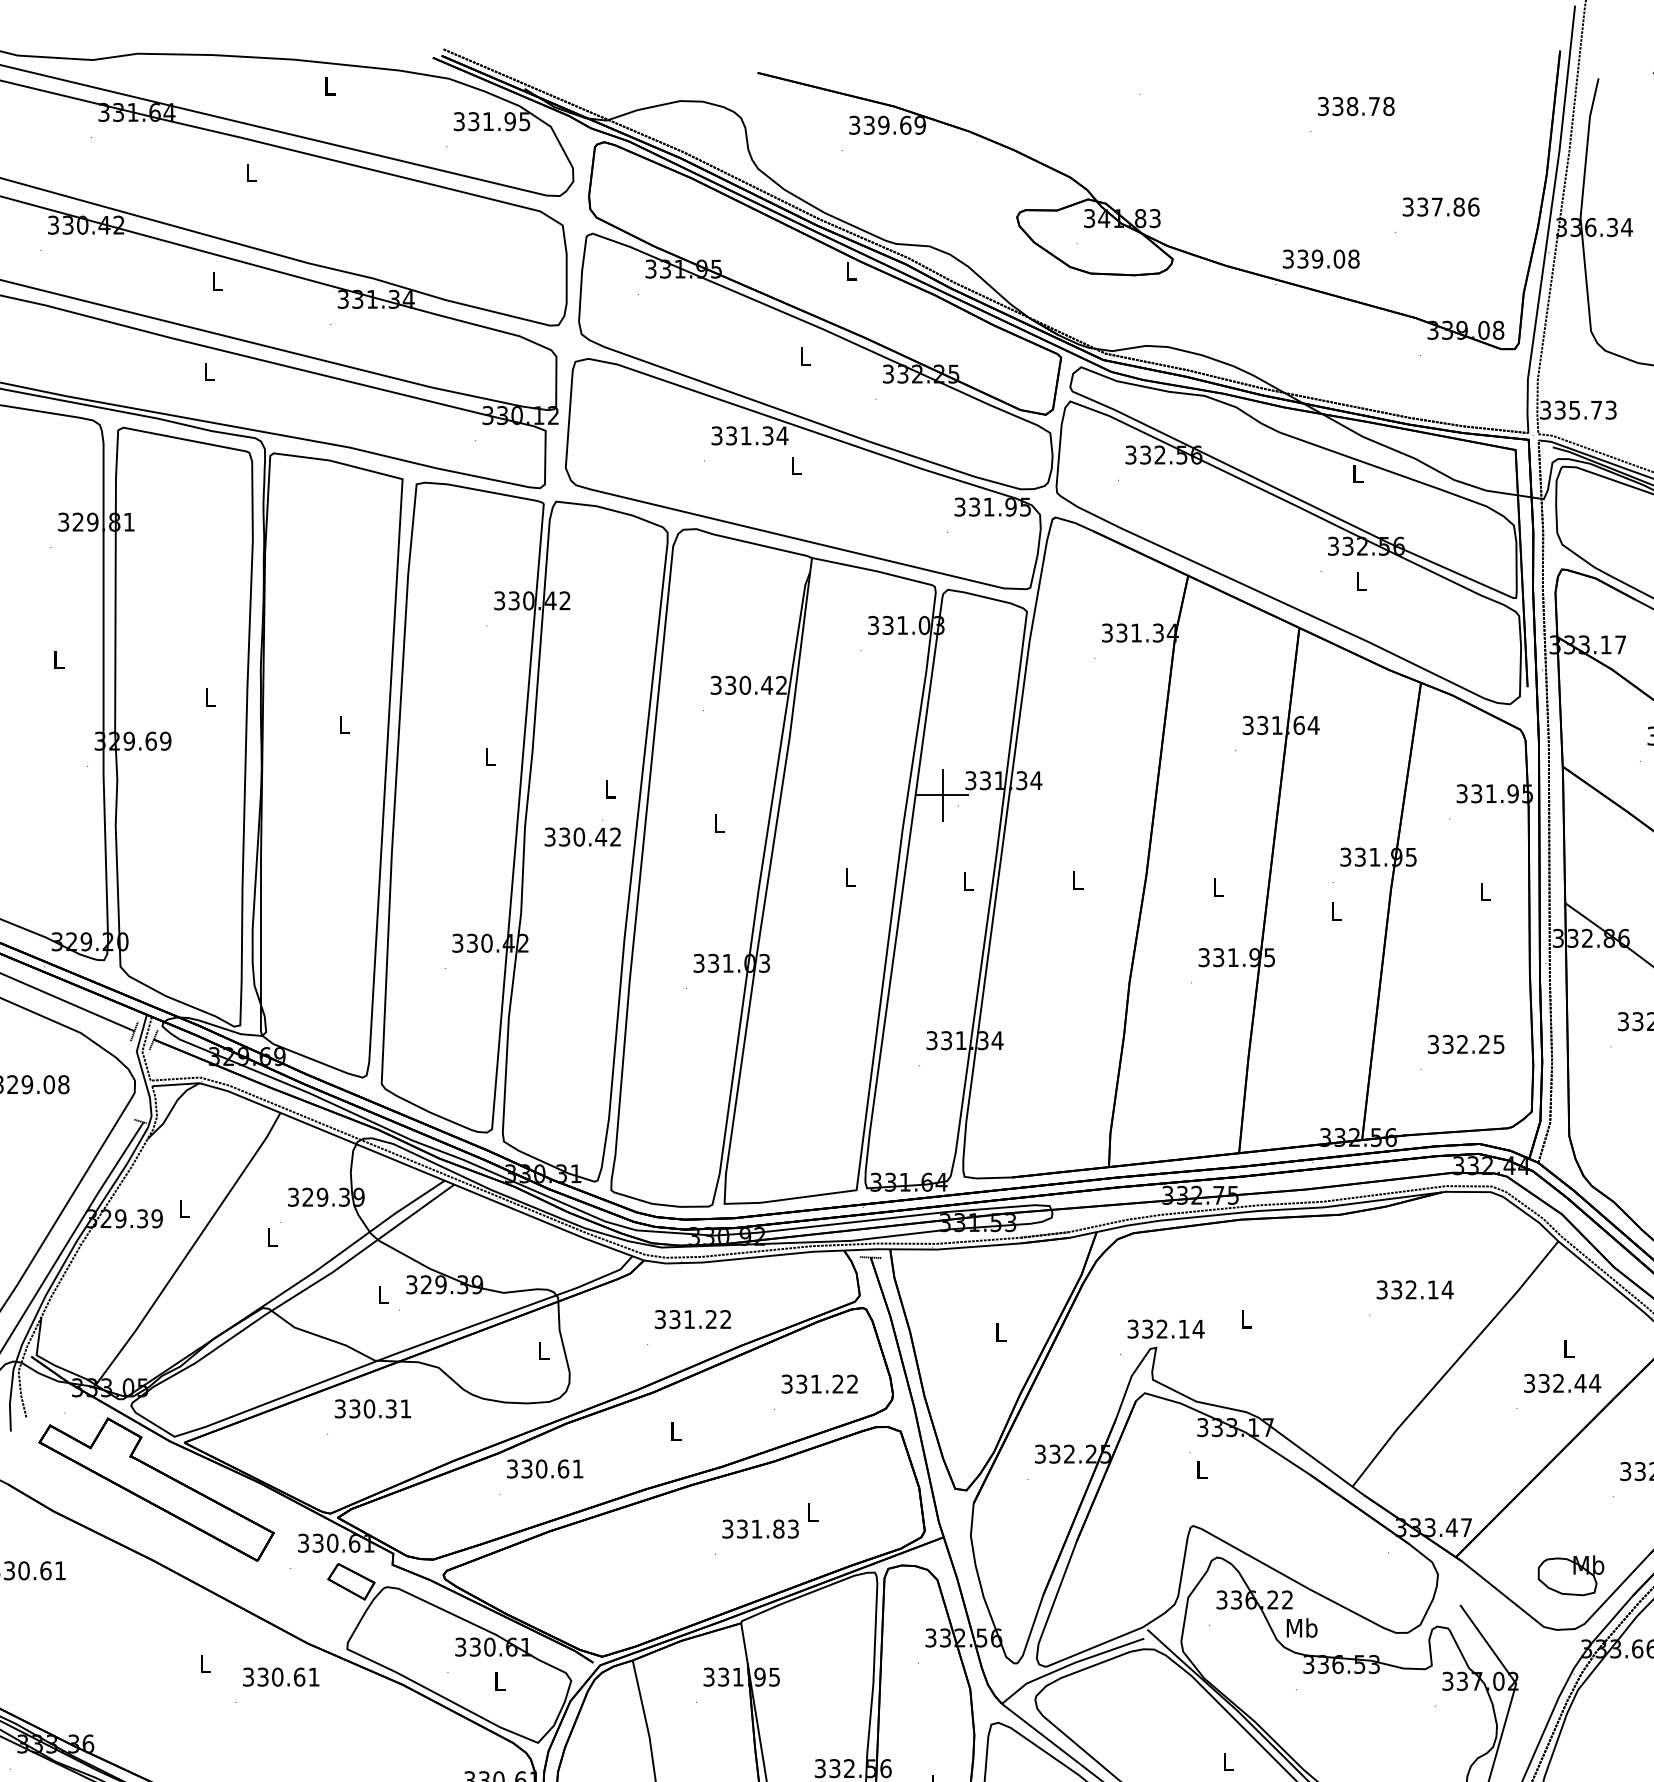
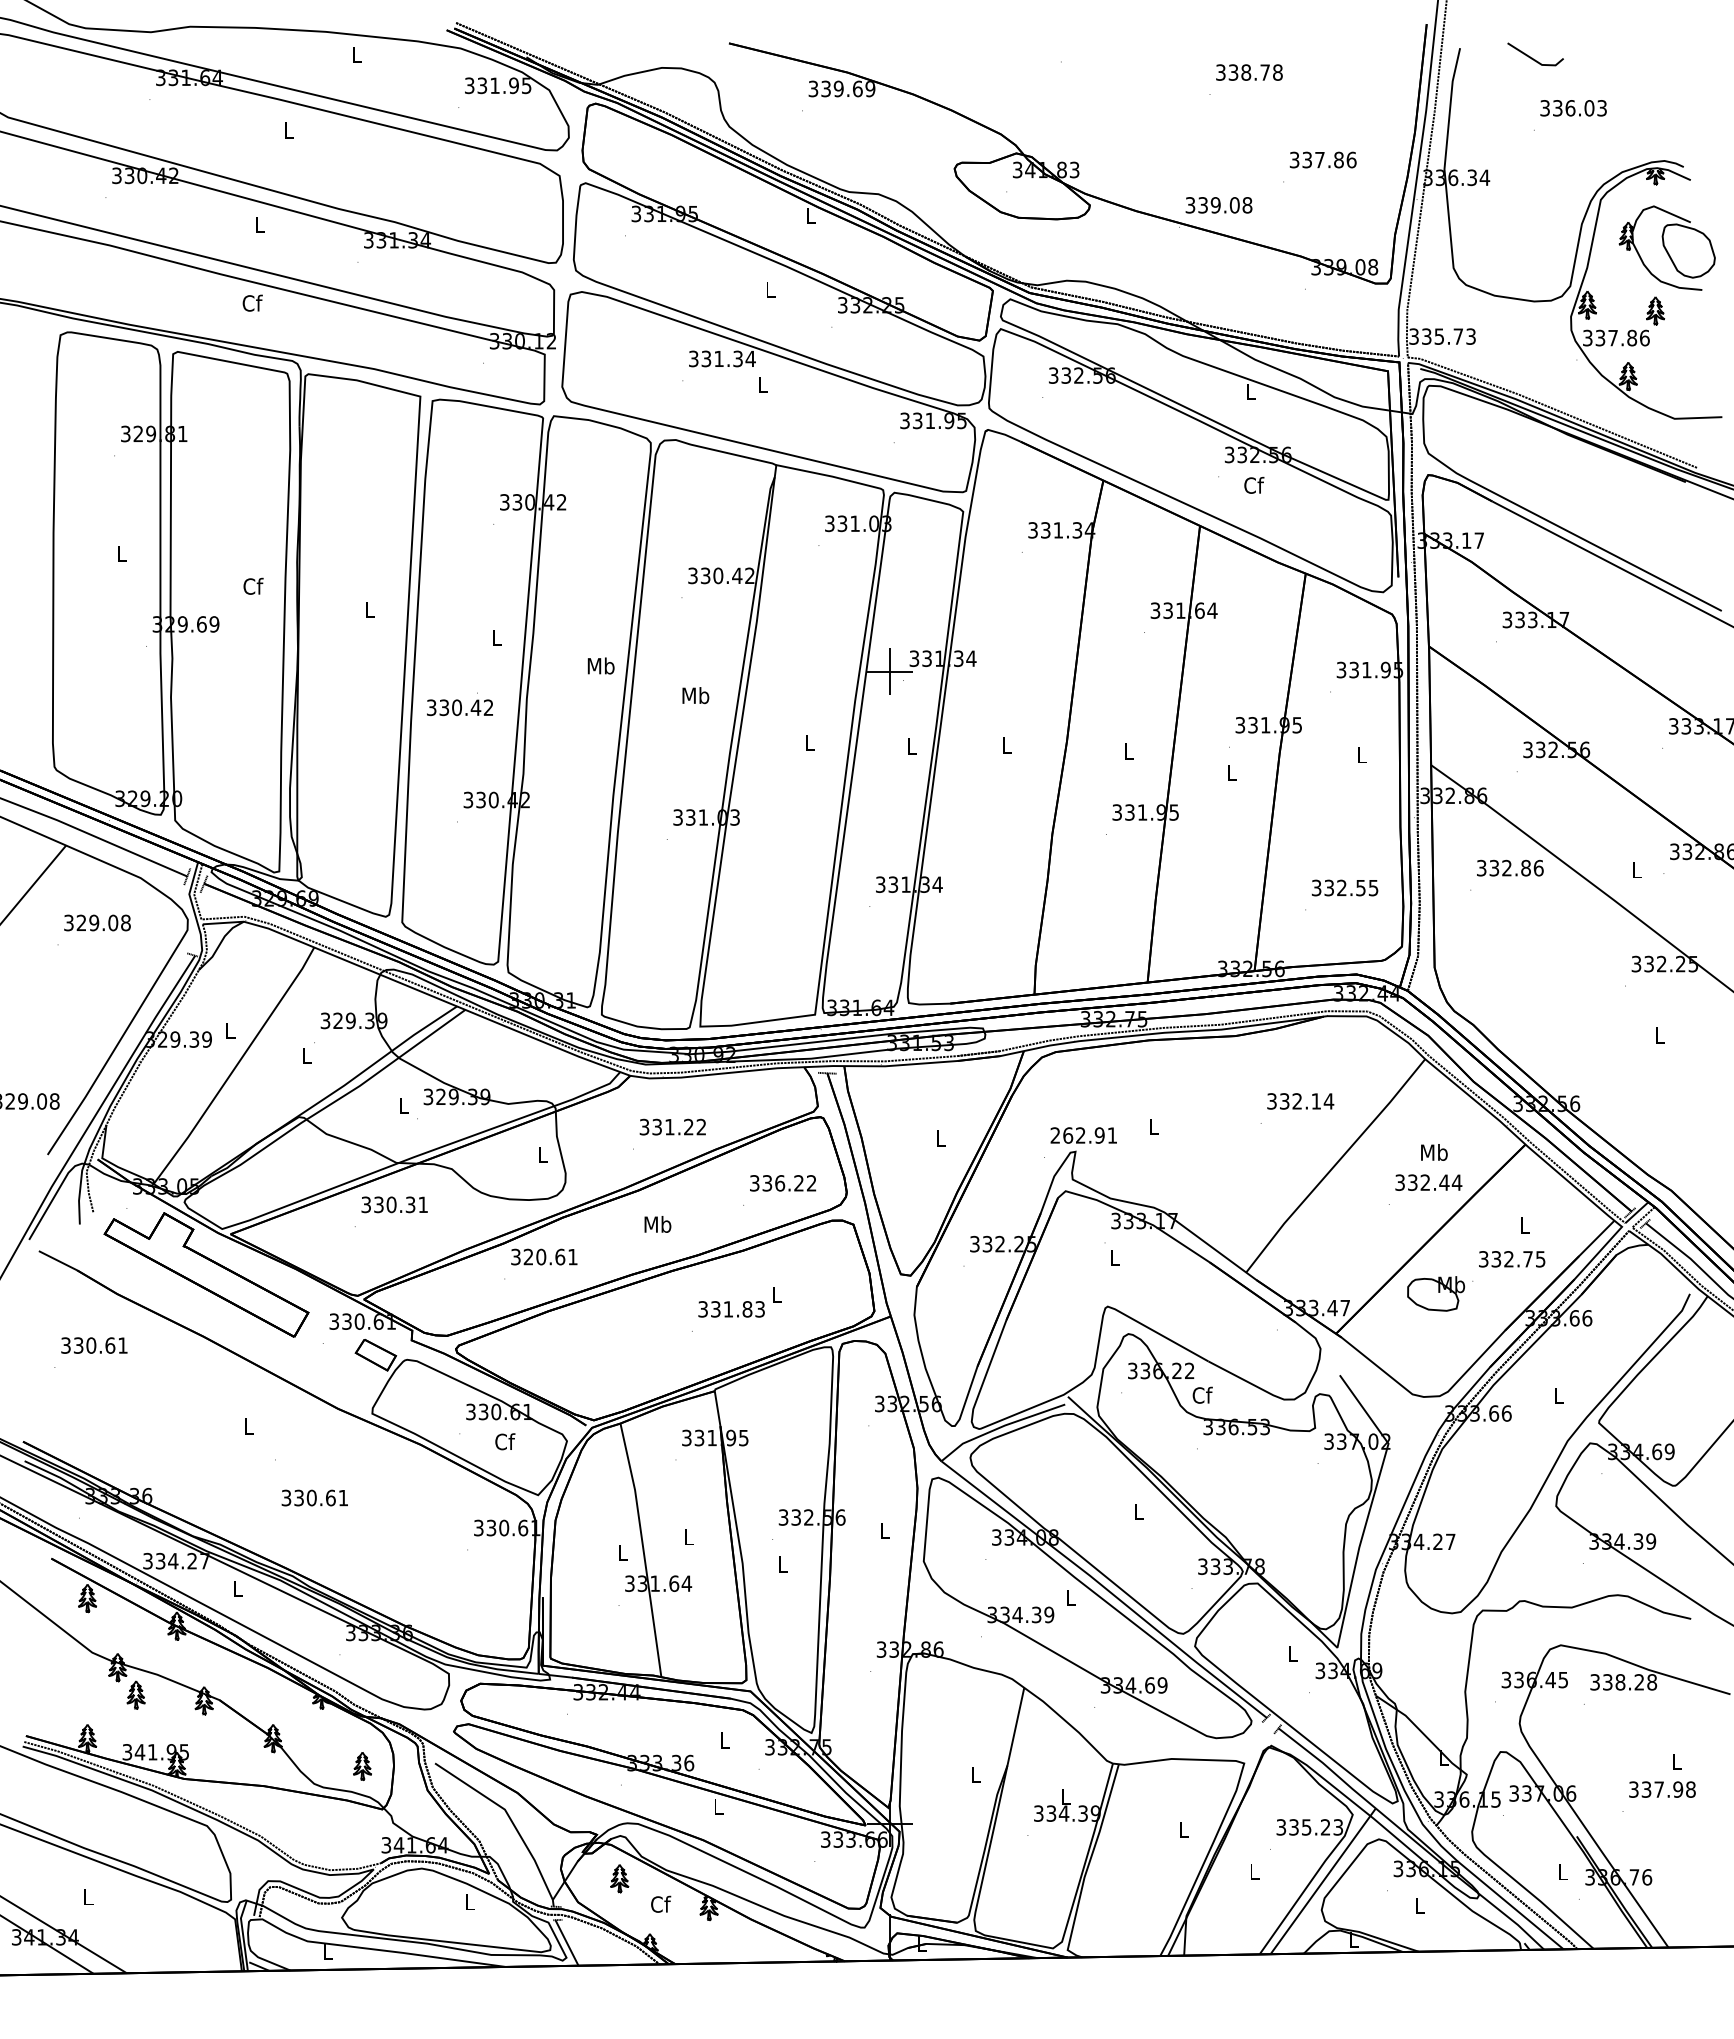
text: (209, 370) -> (252, 302), L -> Cf
text: (1362, 580) -> (1254, 484), L -> Cf
text: (210, 696) -> (253, 585), L -> Cf
text: (609, 788) -> (600, 665), L -> Mb
text: (719, 823) -> (695, 695), L -> Mb
text: (582, 833) -> (459, 704), moved
text: (1483, 1043) -> (1360, 887), 332.25 -> 332.55
text: (1165, 1329) -> (1083, 1135), 332.14 -> 262.91
text: (1569, 1348) -> (1434, 1152), L -> Mb
text: (816, 1384) -> (780, 1183), 331.22 -> 336.22
text: (675, 1431) -> (657, 1224), L -> Mb
text: (526, 1469) -> (528, 1257), 330.61 -> 320.61
part: (1570, 1575) -> (1435, 1293), moved
text: (1302, 1627) -> (1202, 1394), Mb -> Cf
text: (280, 1676) -> (314, 1497), moved
text: (500, 1681) -> (505, 1441), L -> Cf

